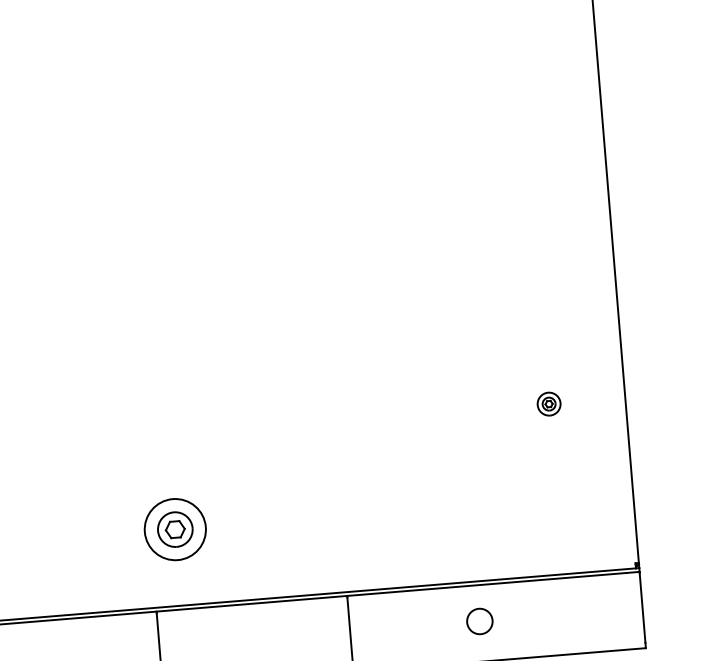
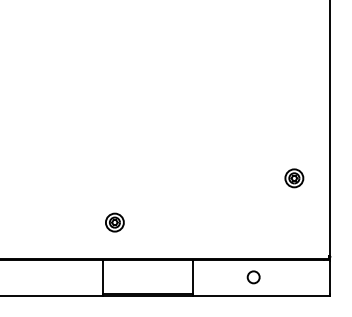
part: (549, 404) -> (294, 178), size x1.67
part: (174, 529) -> (114, 222), size x0.62

